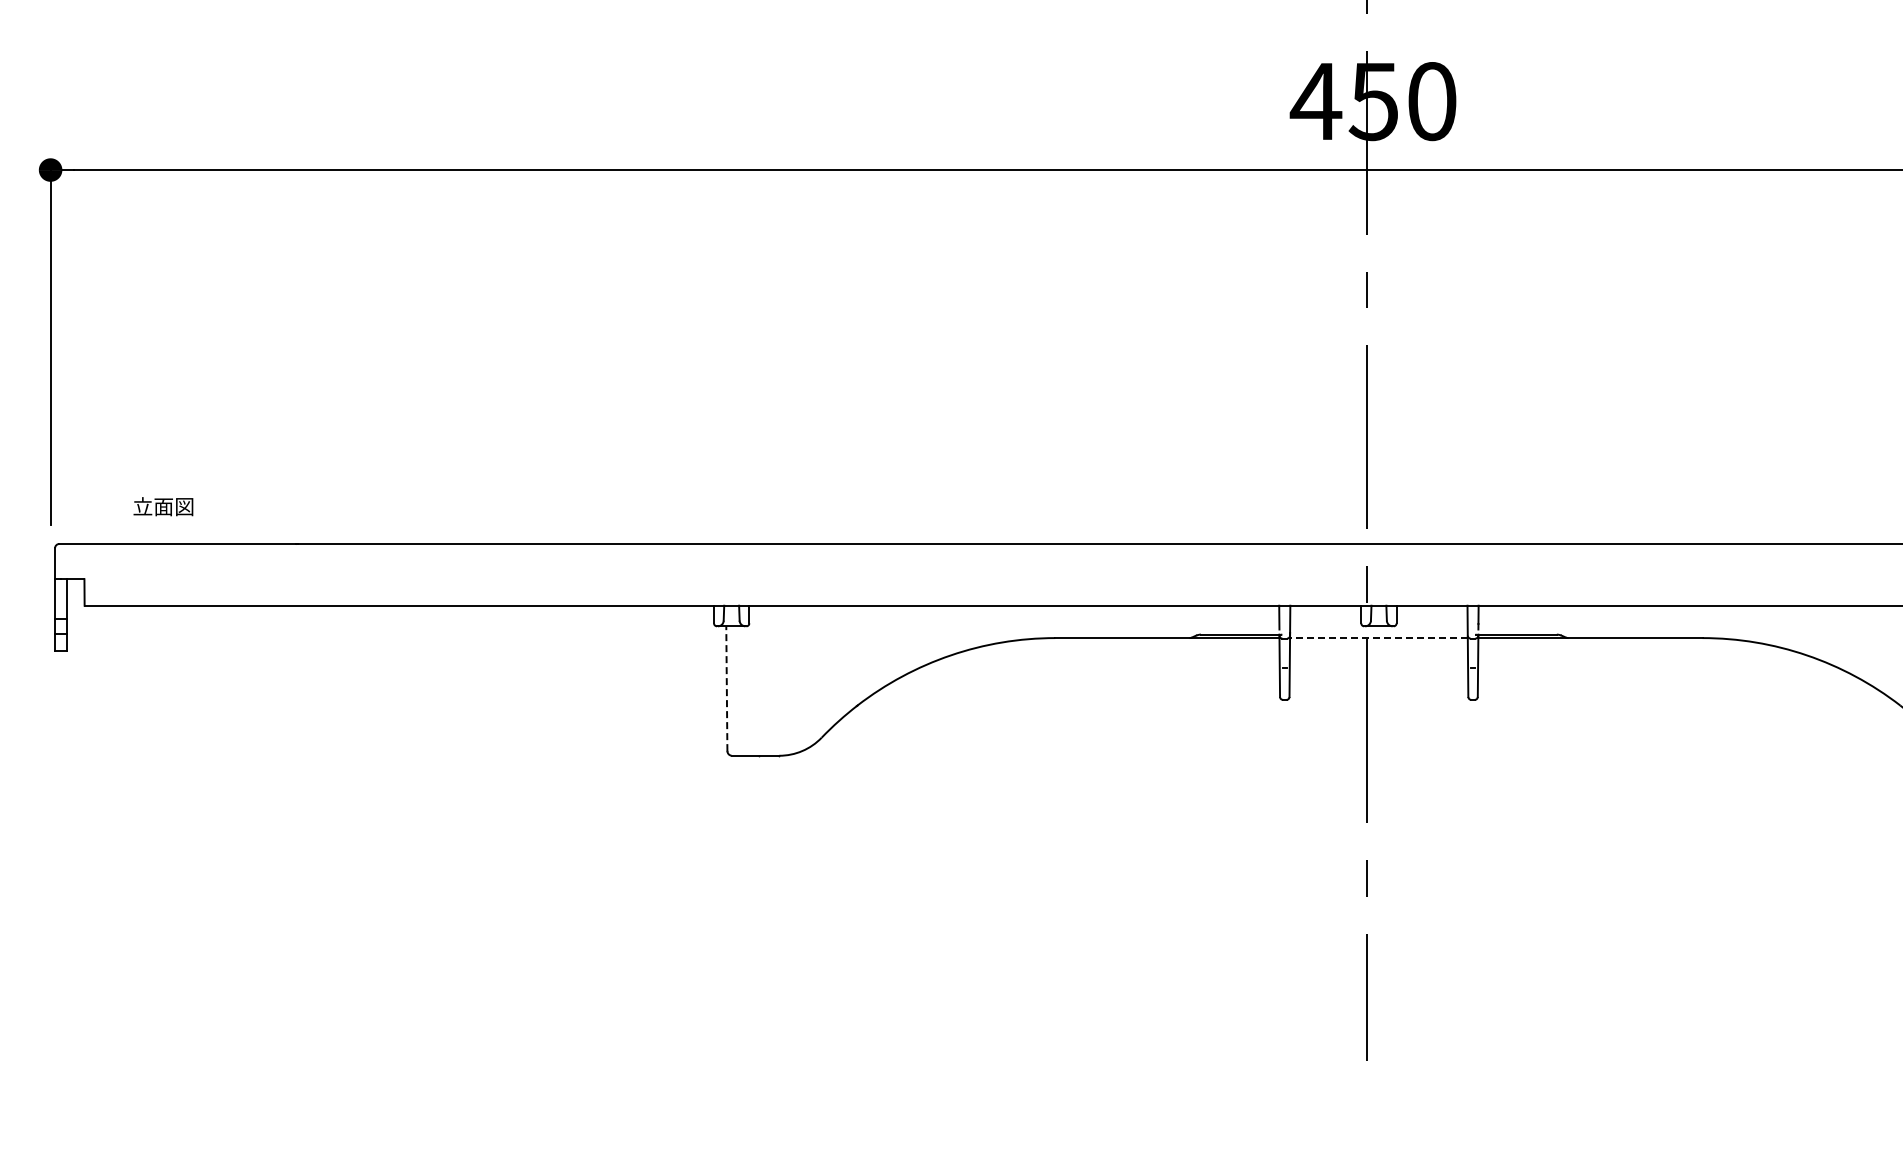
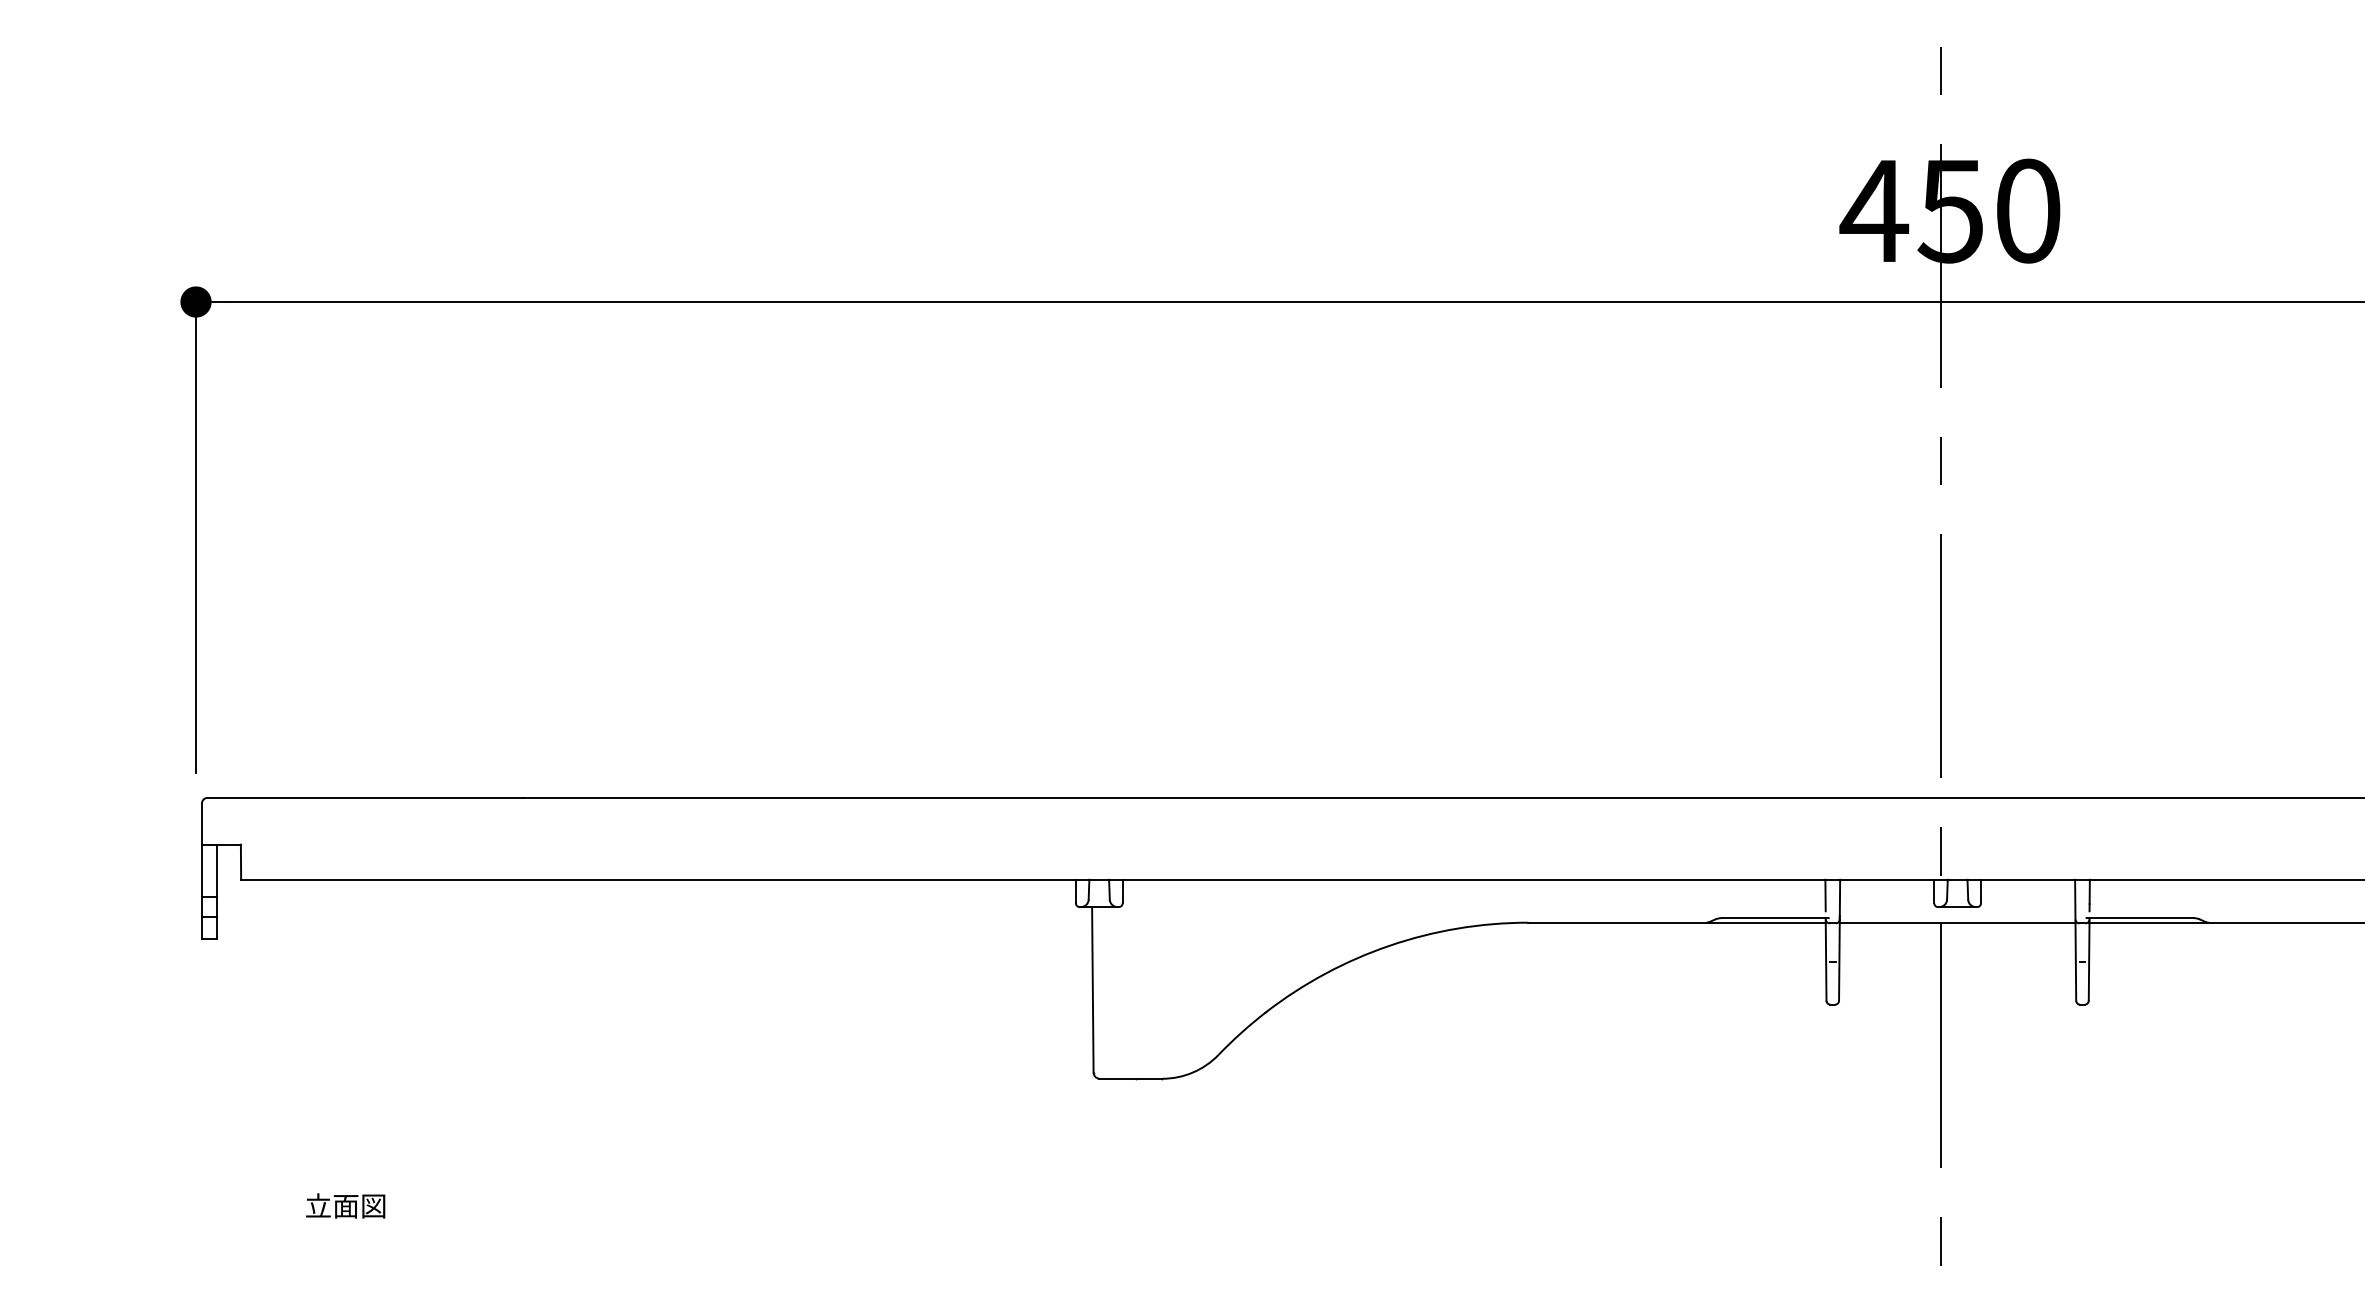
text: (163, 506) -> (345, 1205), moved
line: (1378, 638) -> (1957, 923), dashed -> solid
line: (726, 688) -> (1092, 989), dashed -> solid

